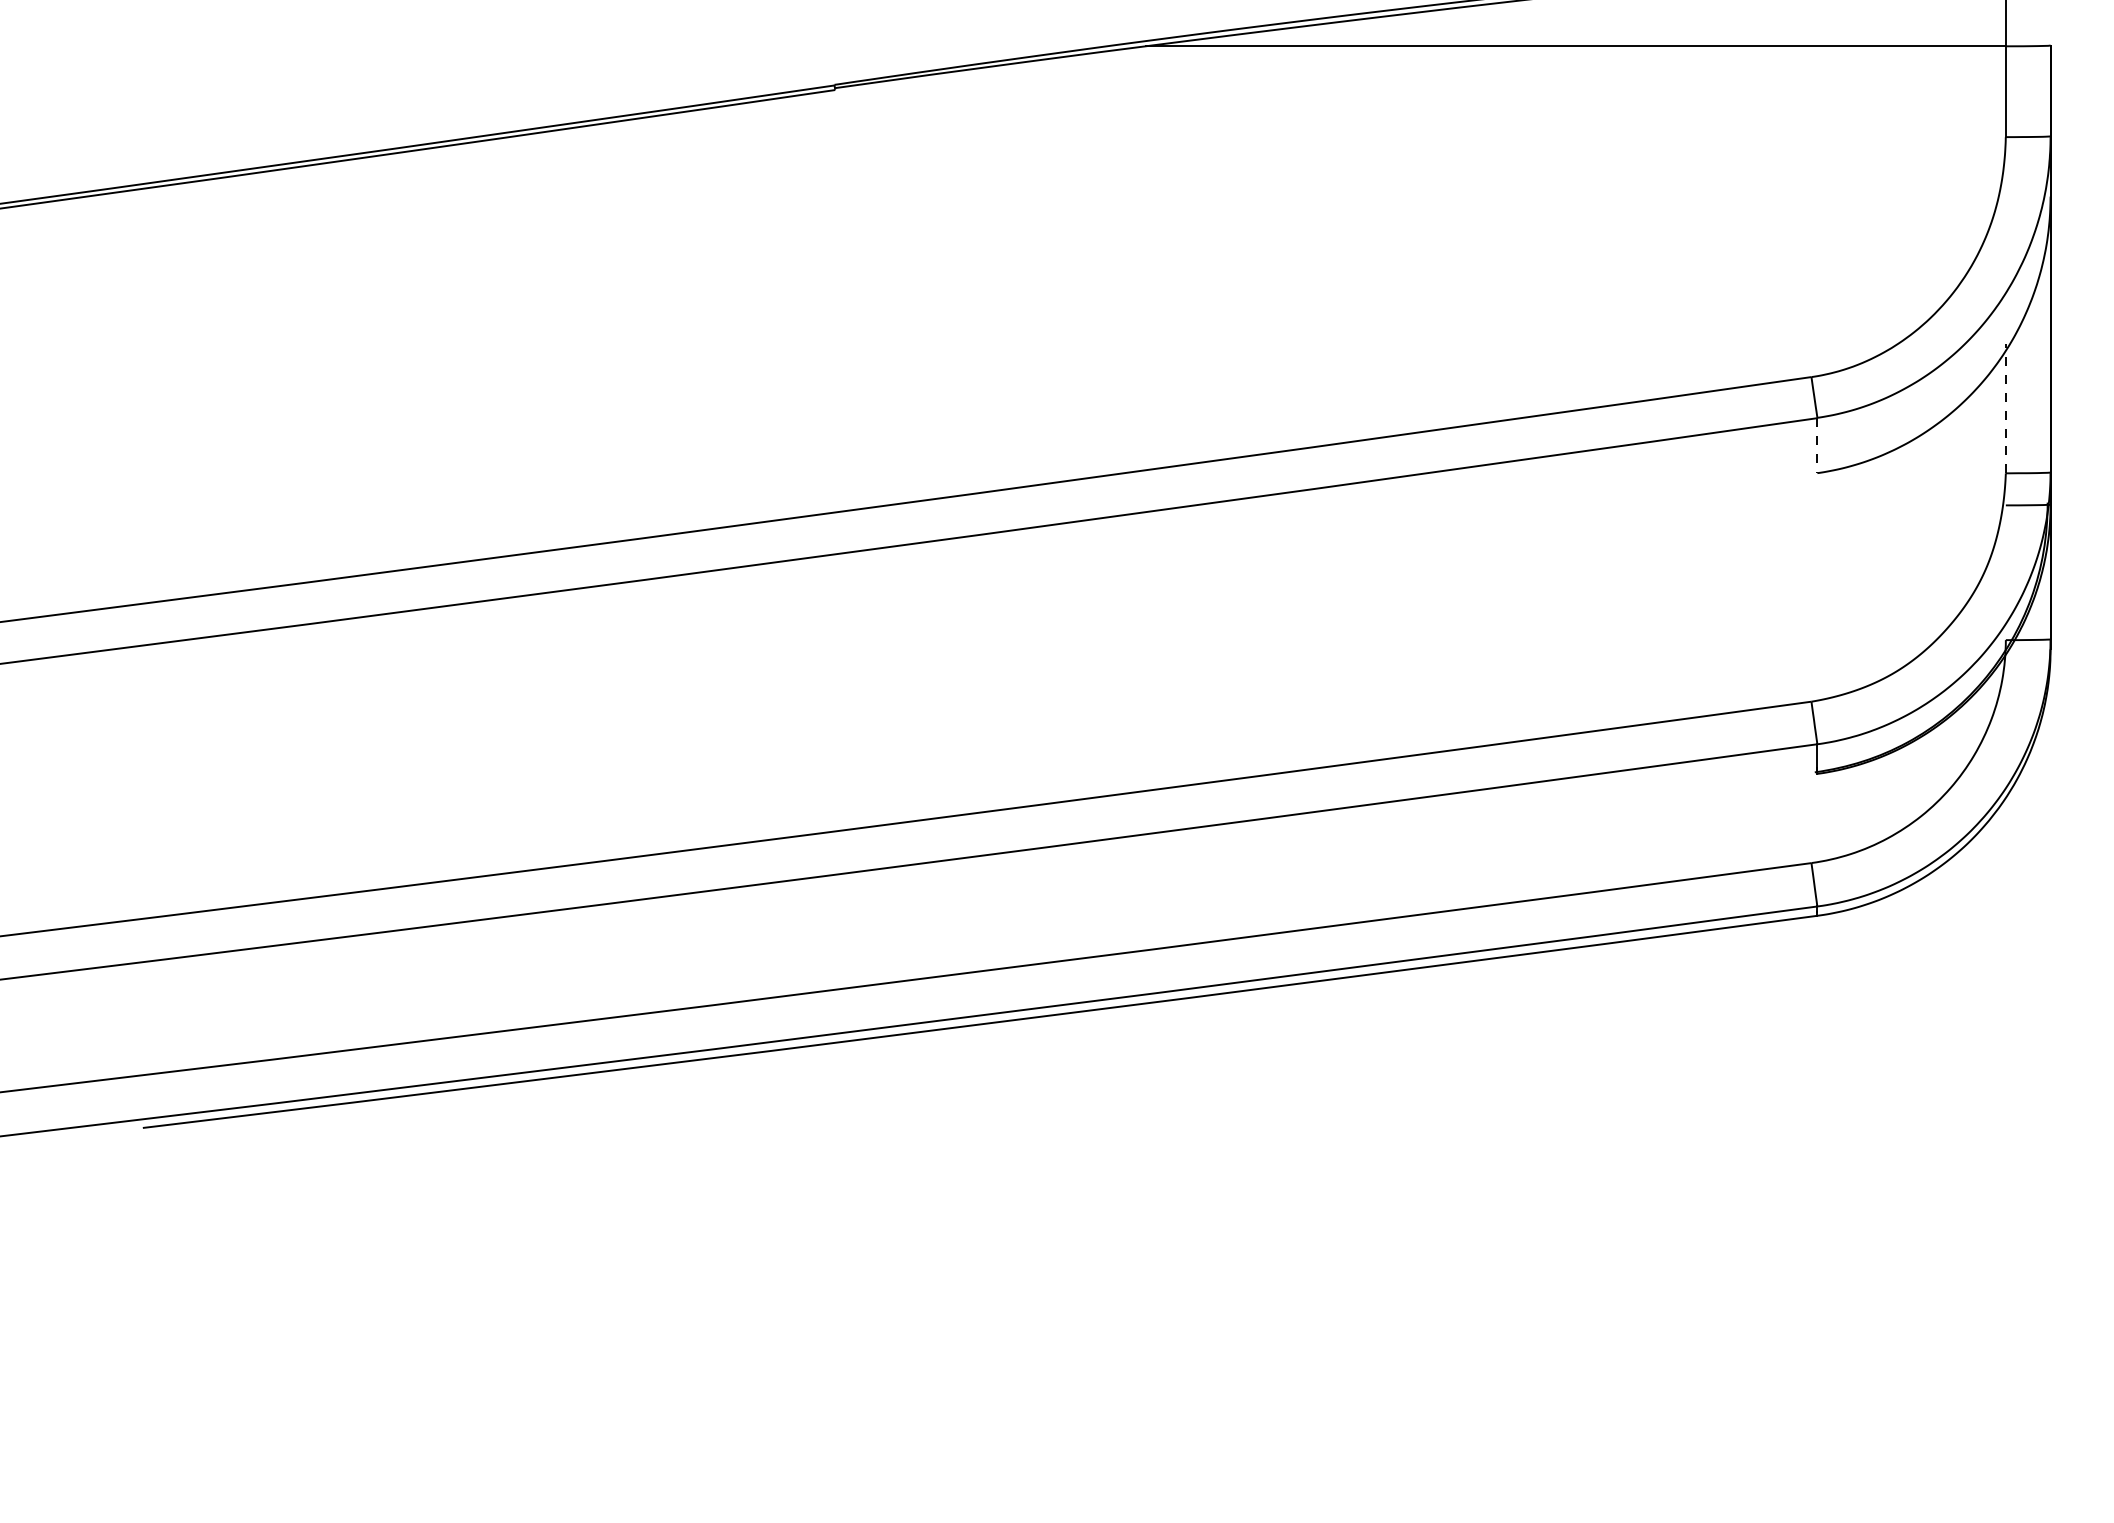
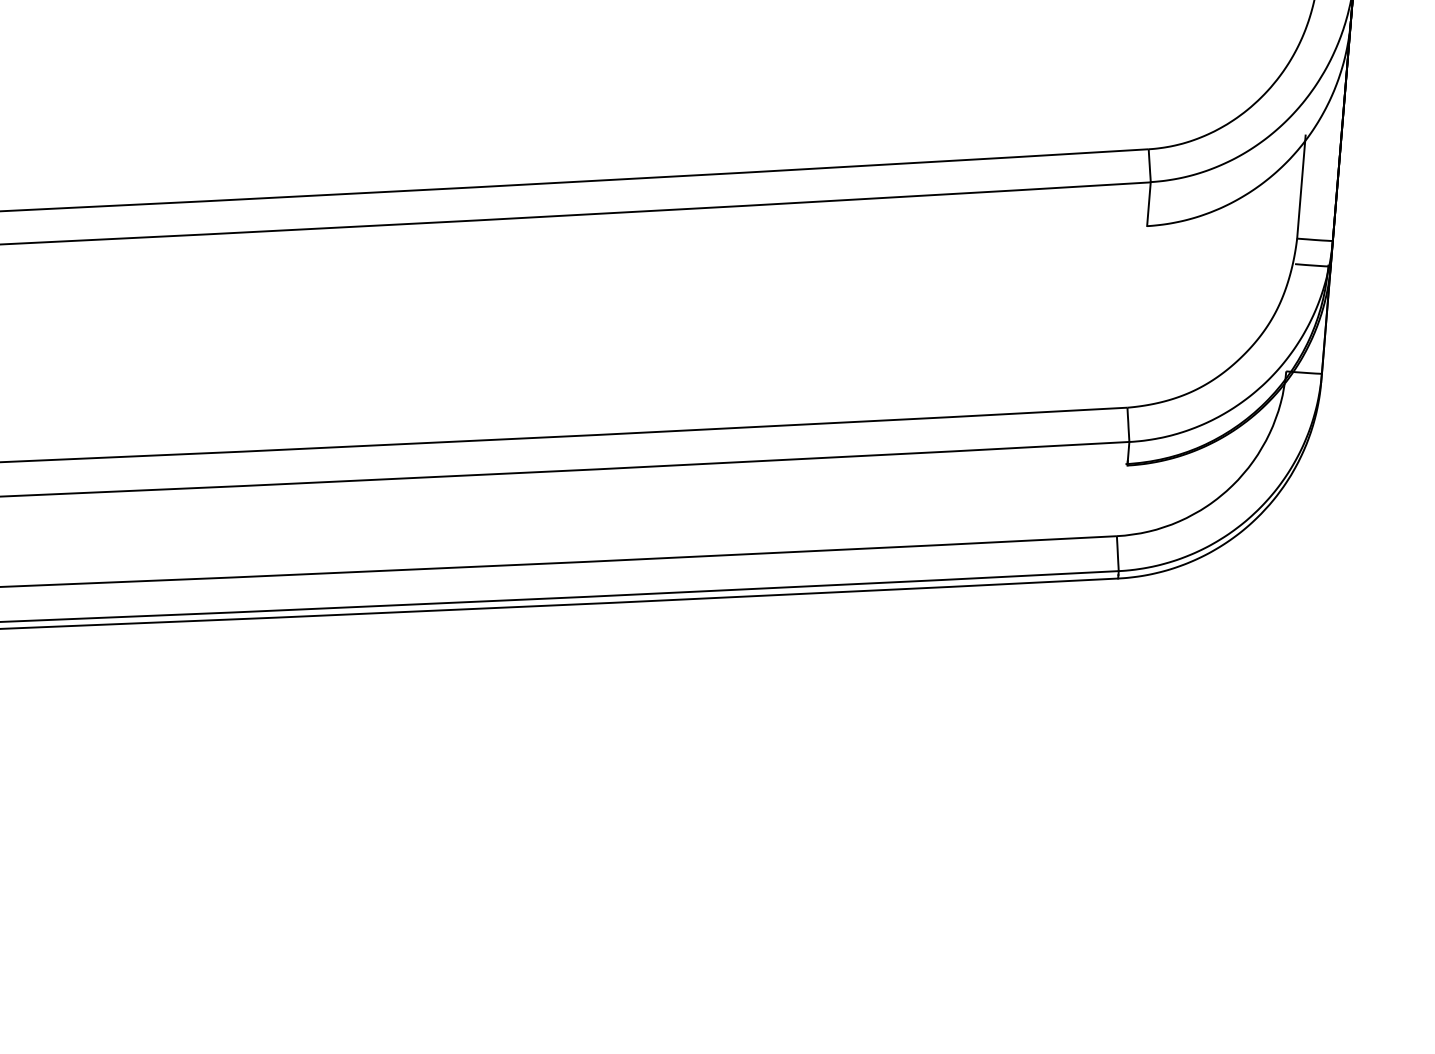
line: (2005, 408) -> (1301, 186), dashed -> solid
line: (1817, 445) -> (1149, 204), dashed -> solid

